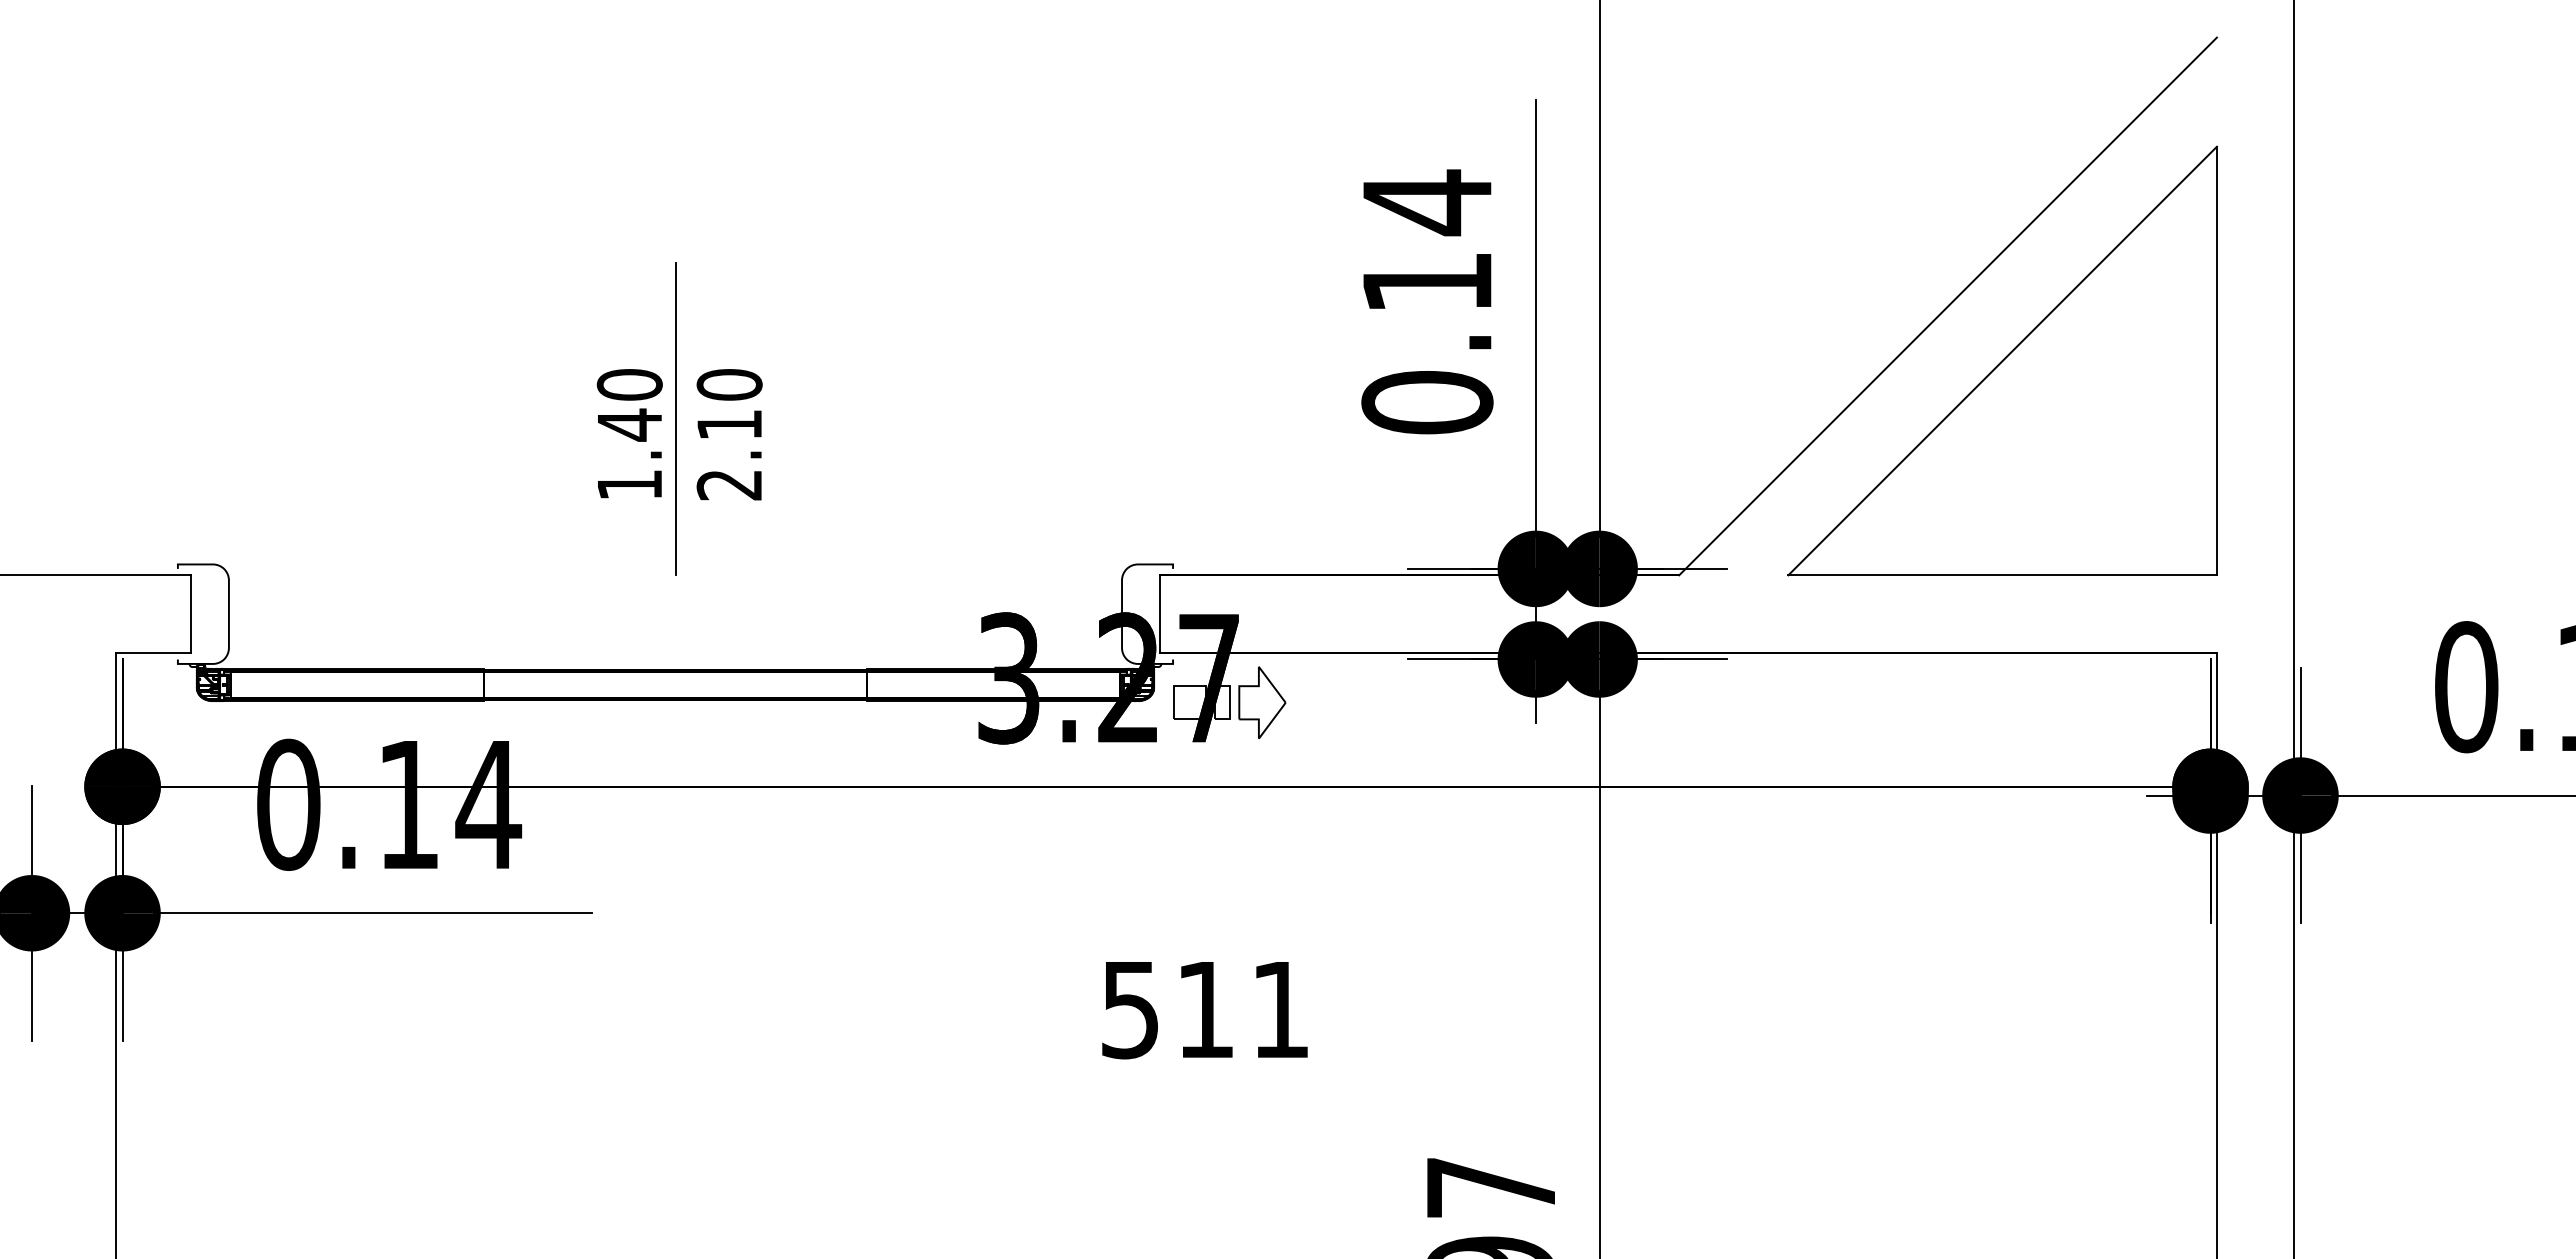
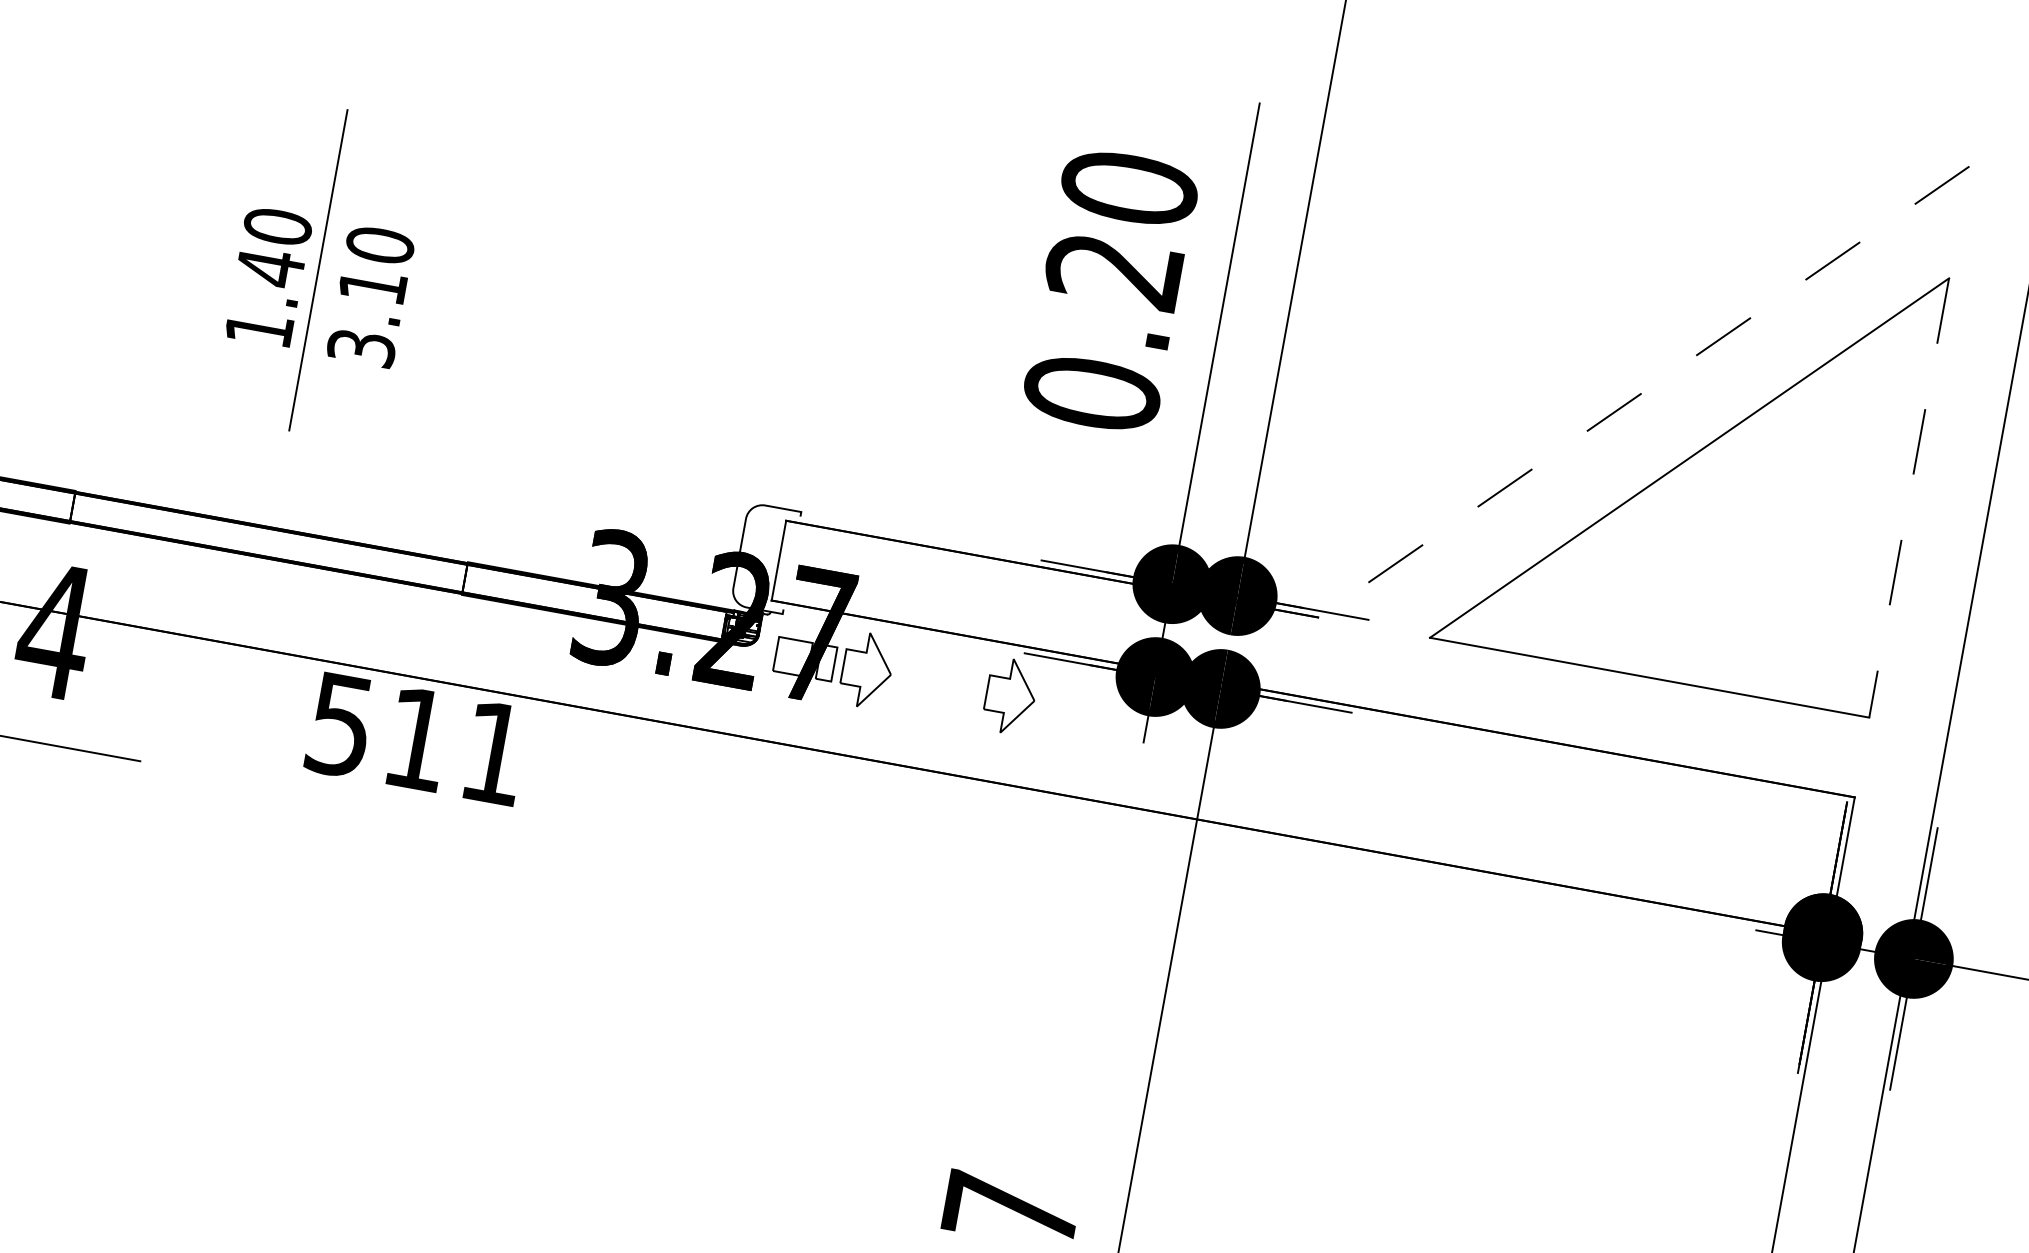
text: (1427, 241) -> (1122, 228), 0.14 -> 0.20
line: (1947, 306) -> (1643, 391), solid -> dashed
line: (2216, 361) -> (1908, 498), solid -> dashed
text: (729, 485) -> (361, 348), 2.10 -> 3.10
part: (1402, 702) -> (1010, 696), added
text: (1204, 1010) -> (416, 739), moved

